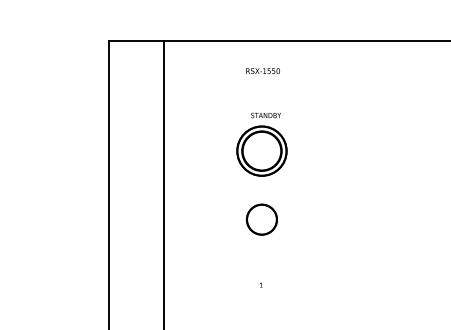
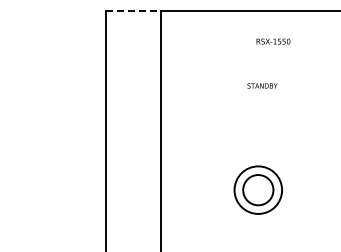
line: (136, 40) -> (132, 10), solid -> dashed
text: (262, 71) -> (272, 41), moved
part: (261, 150) -> (257, 120), removed
circle: (261, 219) -> (257, 189), size x1.6

